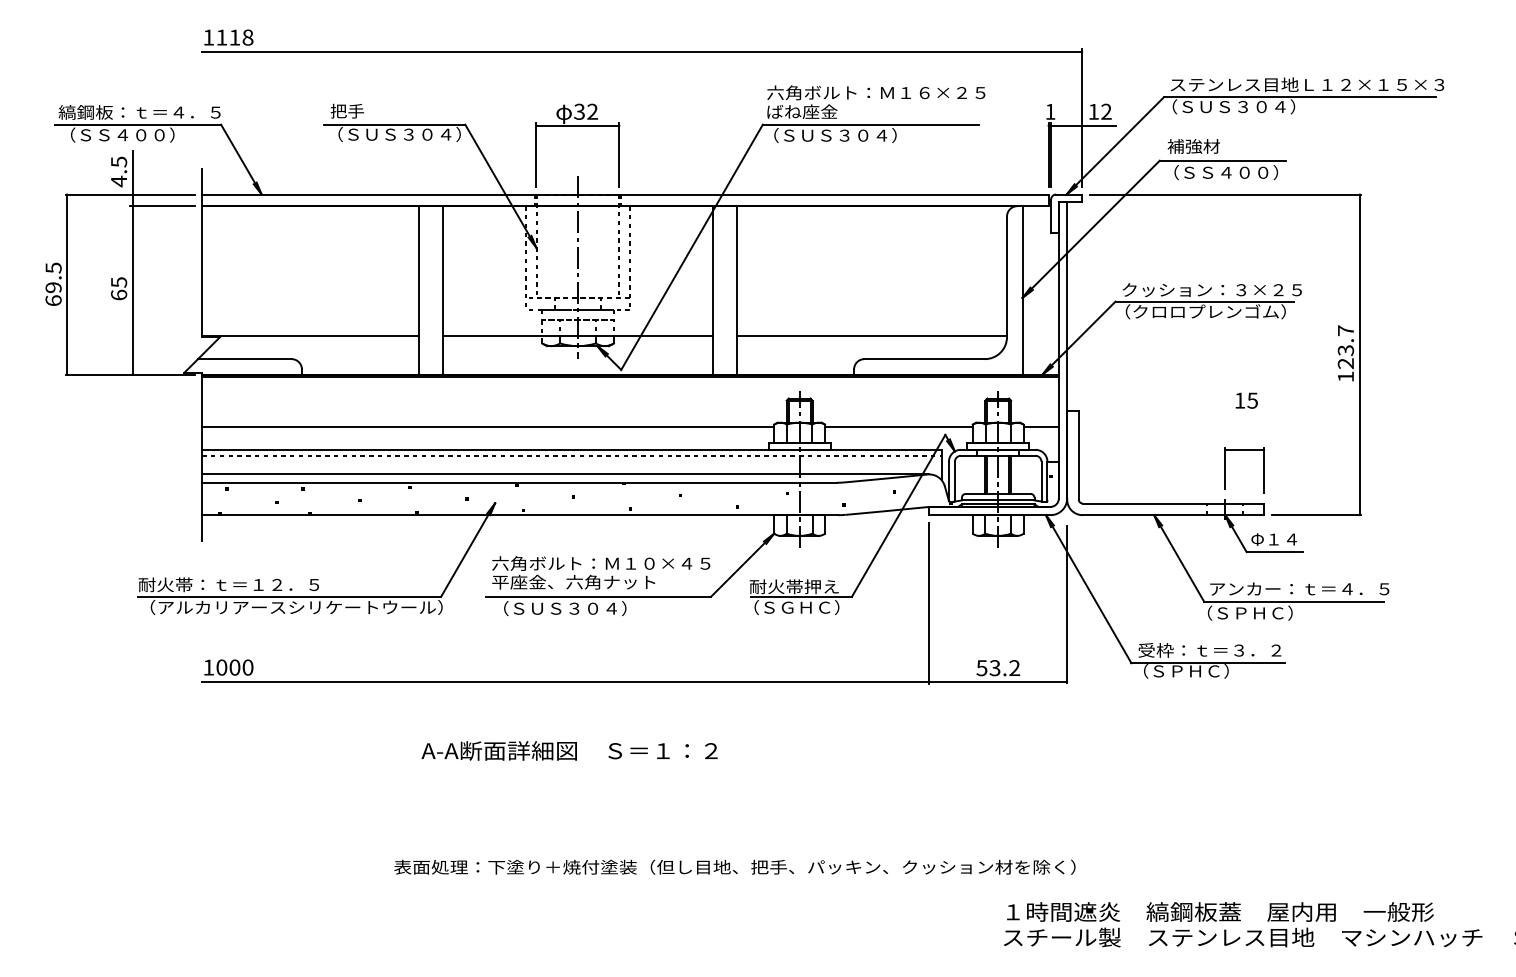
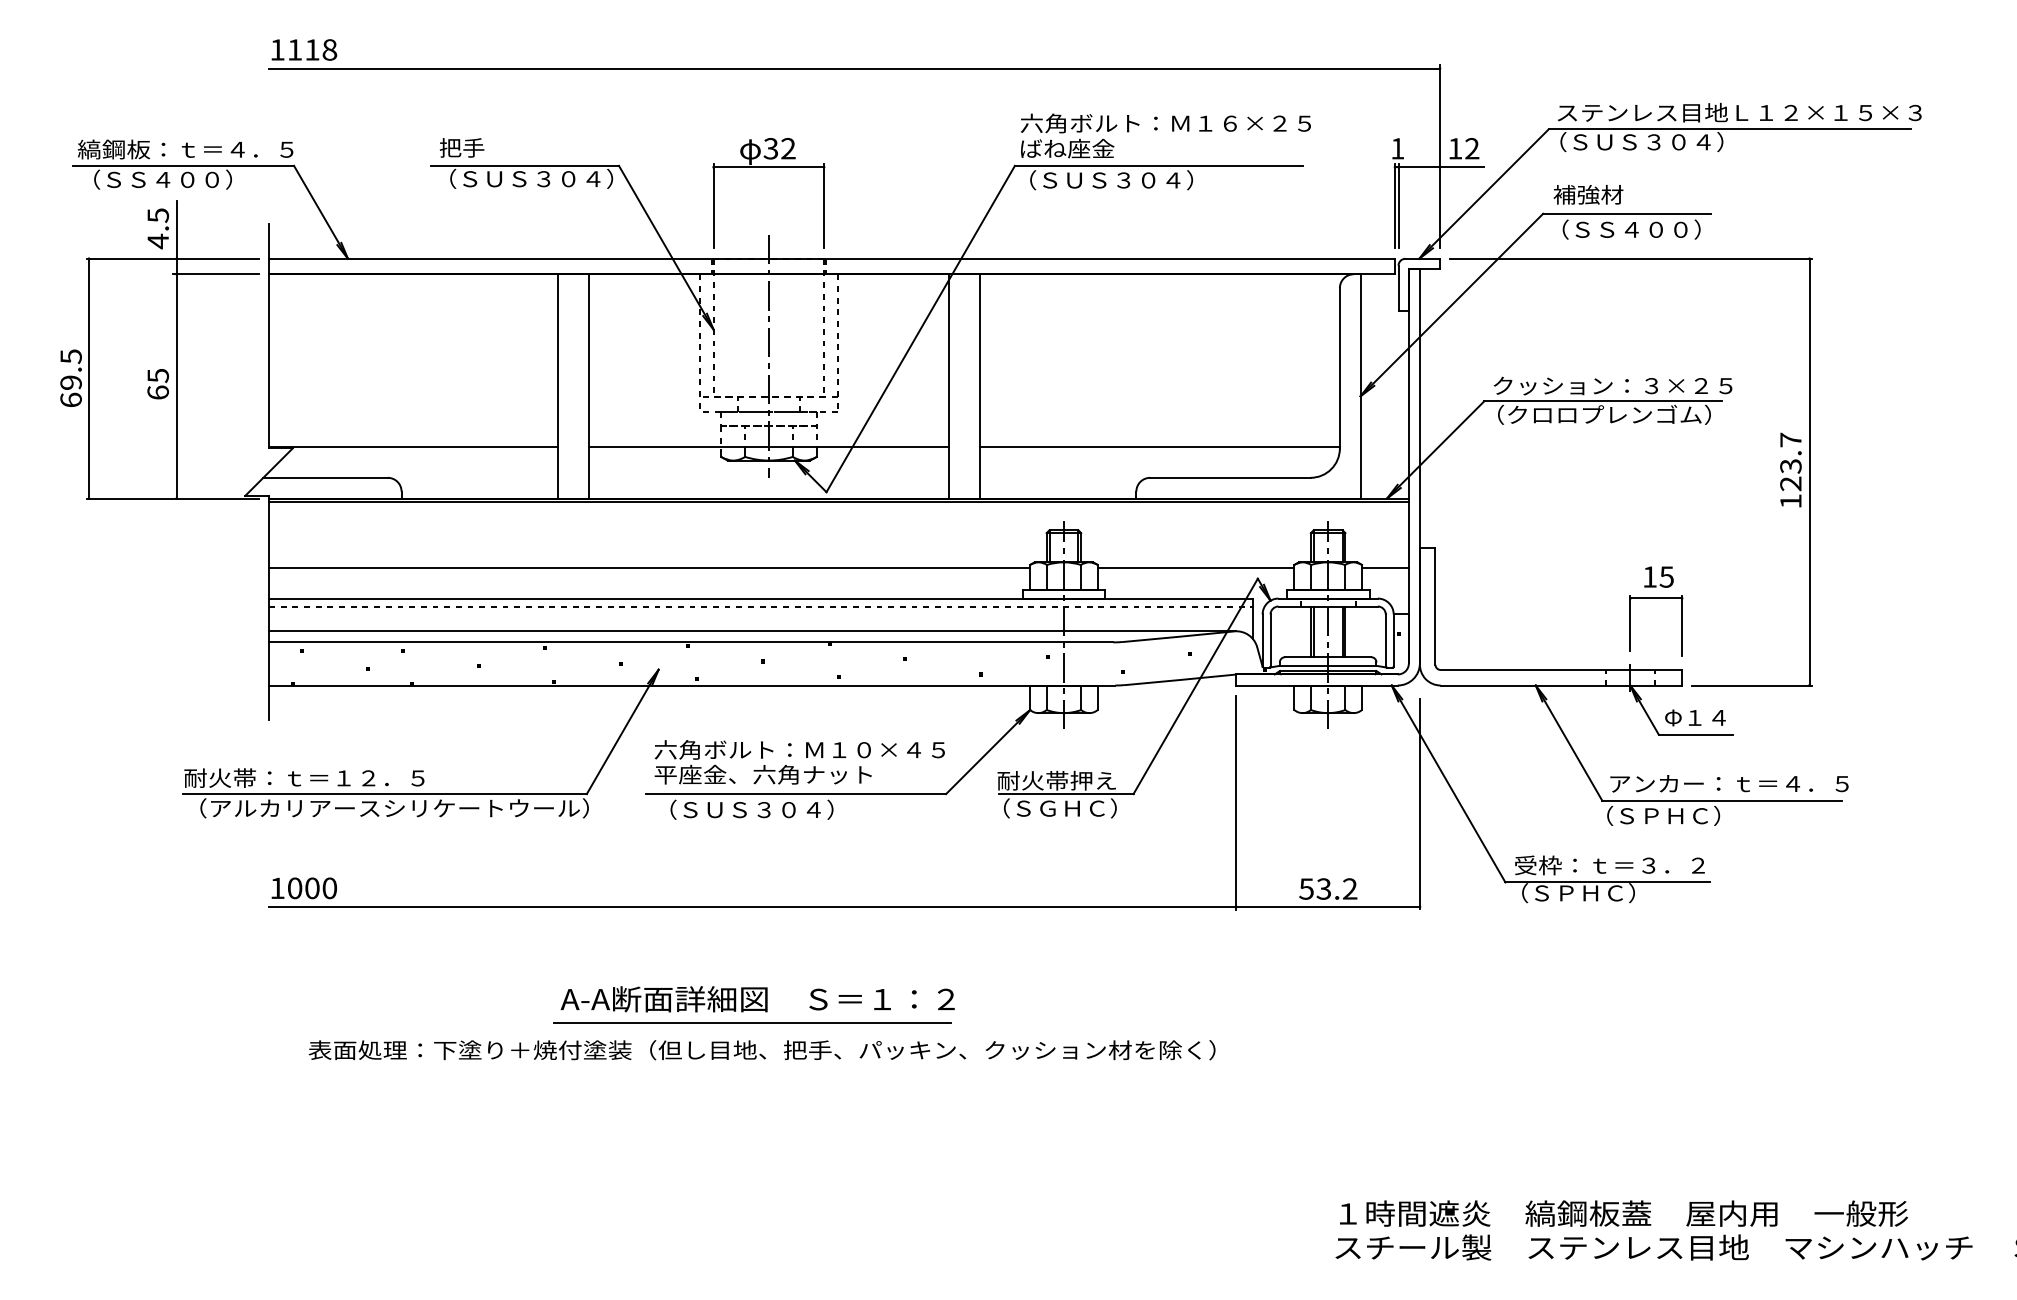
text: (1246, 400) -> (1658, 576), moved
line: (565, 768) -> (752, 1022), added
text: (734, 866) -> (761, 1049), moved

